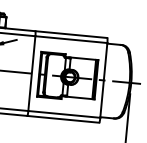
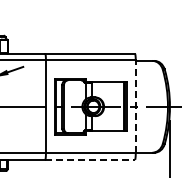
line: (103, 80) -> (135, 106), solid -> dashed
line: (63, 119) -> (90, 159), solid -> dashed

